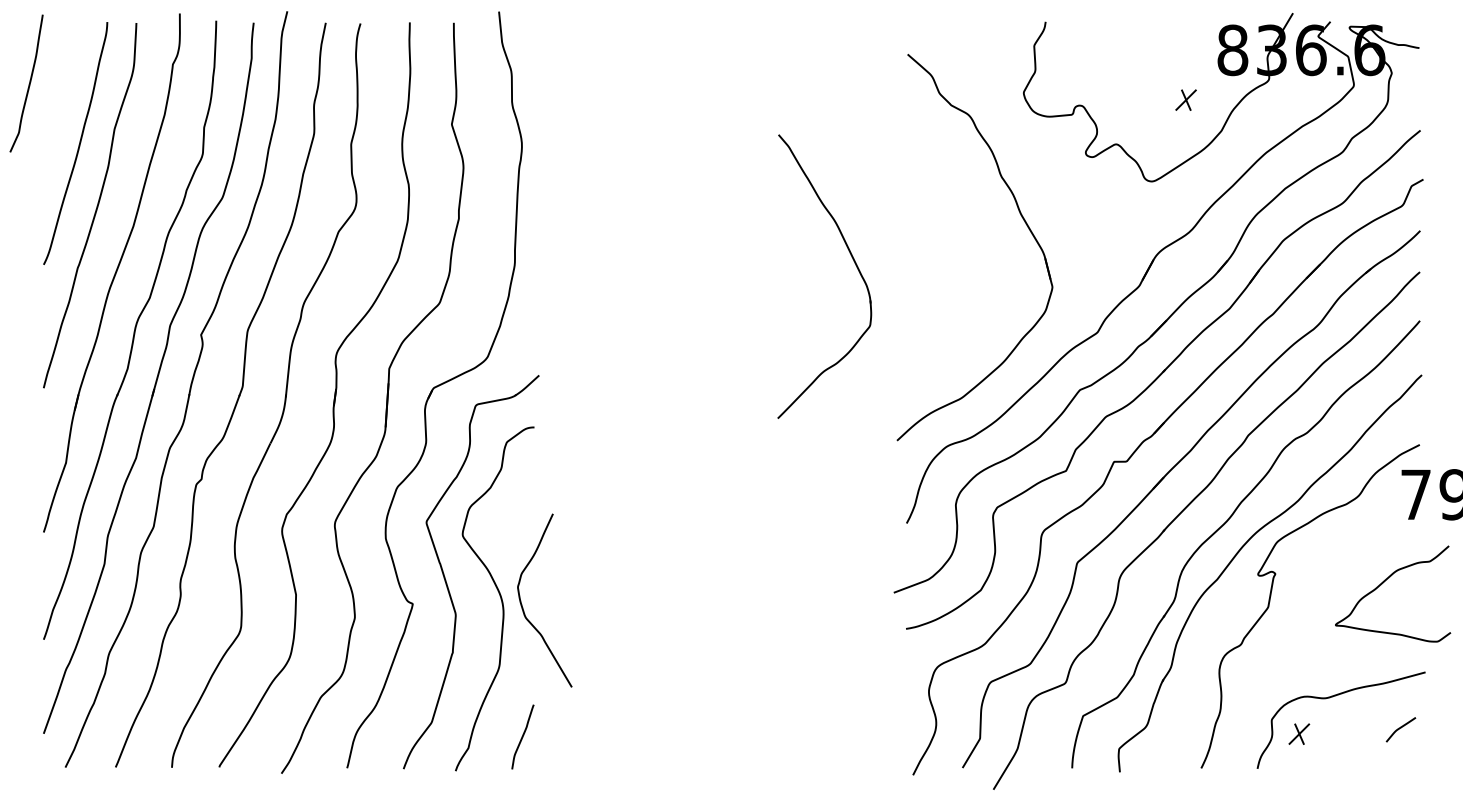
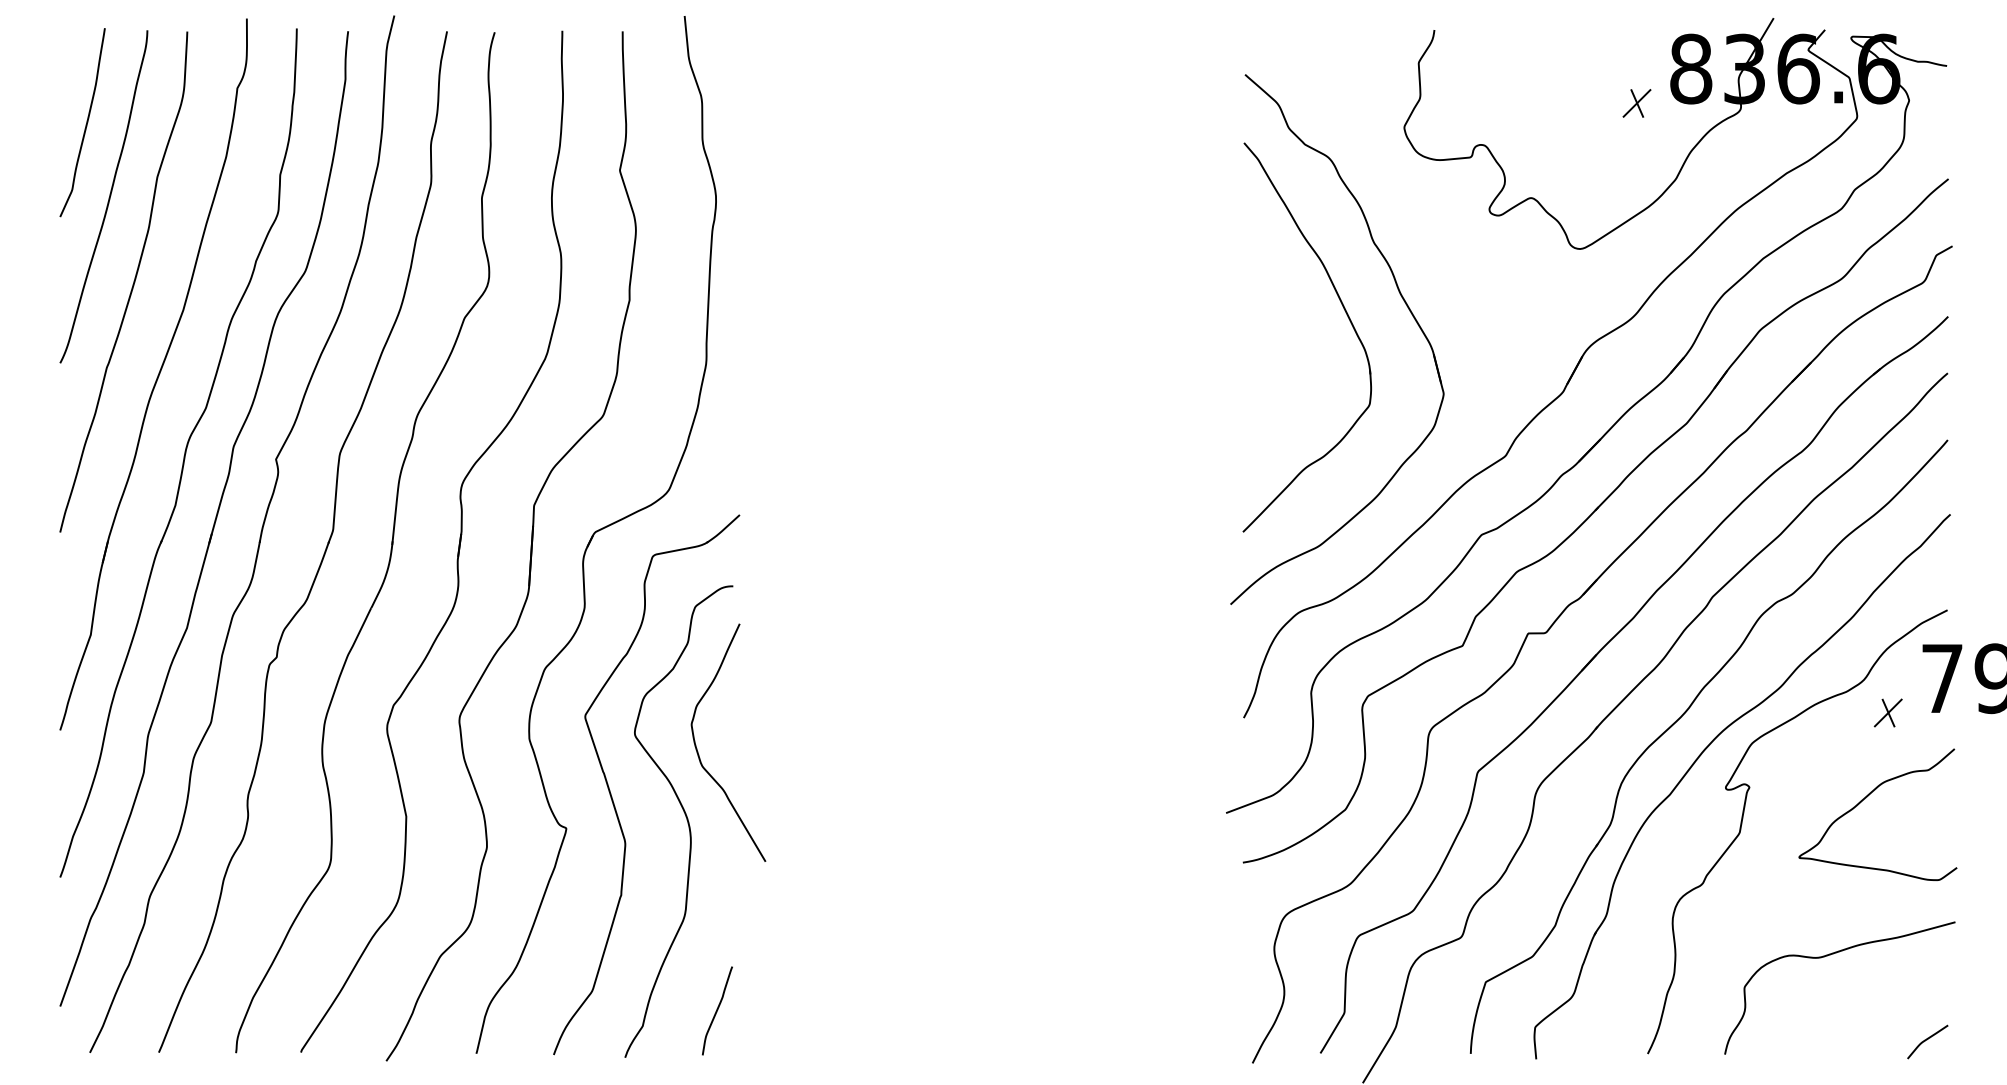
curve: (28, 84) -> (85, 124), moved
part: (1185, 100) -> (1636, 103), moved
part: (853, 262) -> (1347, 317), moved
curve: (1384, 582) -> (1866, 798), moved
curve: (522, 606) -> (698, 751), moved
curve: (1400, 728) -> (1927, 1040), moved
part: (1298, 733) -> (1887, 712), moved

